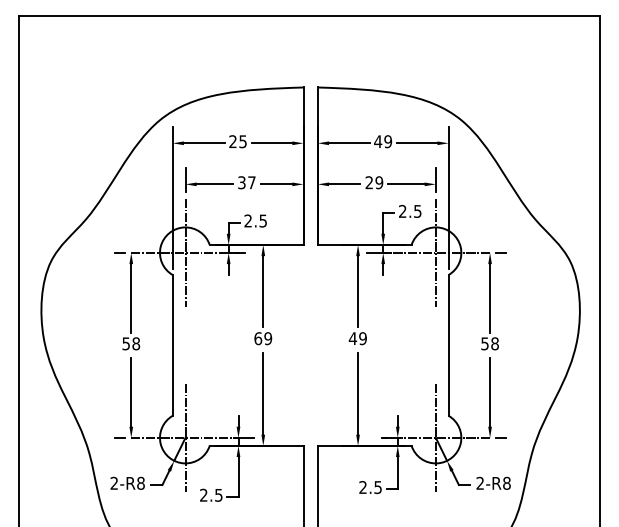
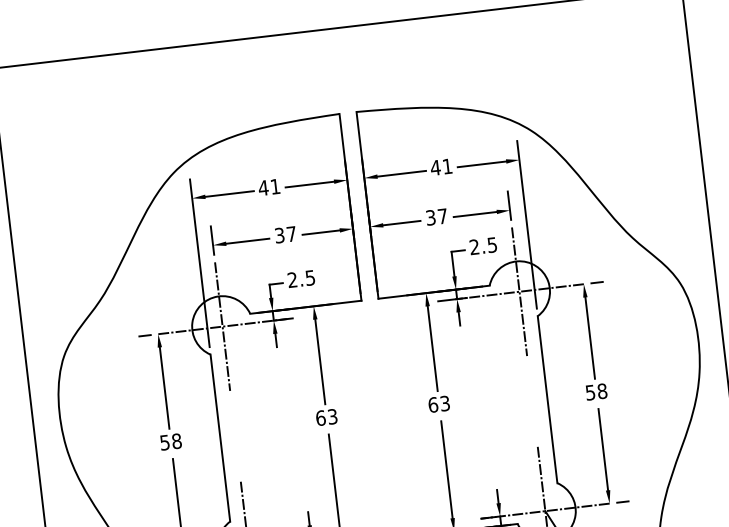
text: (237, 141) -> (268, 187), 25 -> 41
text: (388, 141) -> (447, 166), 49 -> 41
text: (374, 182) -> (436, 216), 29 -> 37
text: (268, 338) -> (332, 416), 69 -> 63
text: (357, 338) -> (438, 404), 49 -> 63

